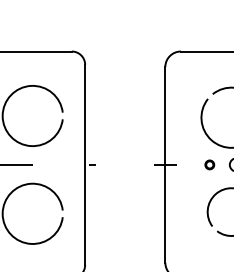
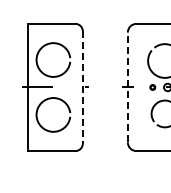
line: (84, 164) -> (82, 87), solid -> dashed
line: (164, 164) -> (127, 87), solid -> dashed

